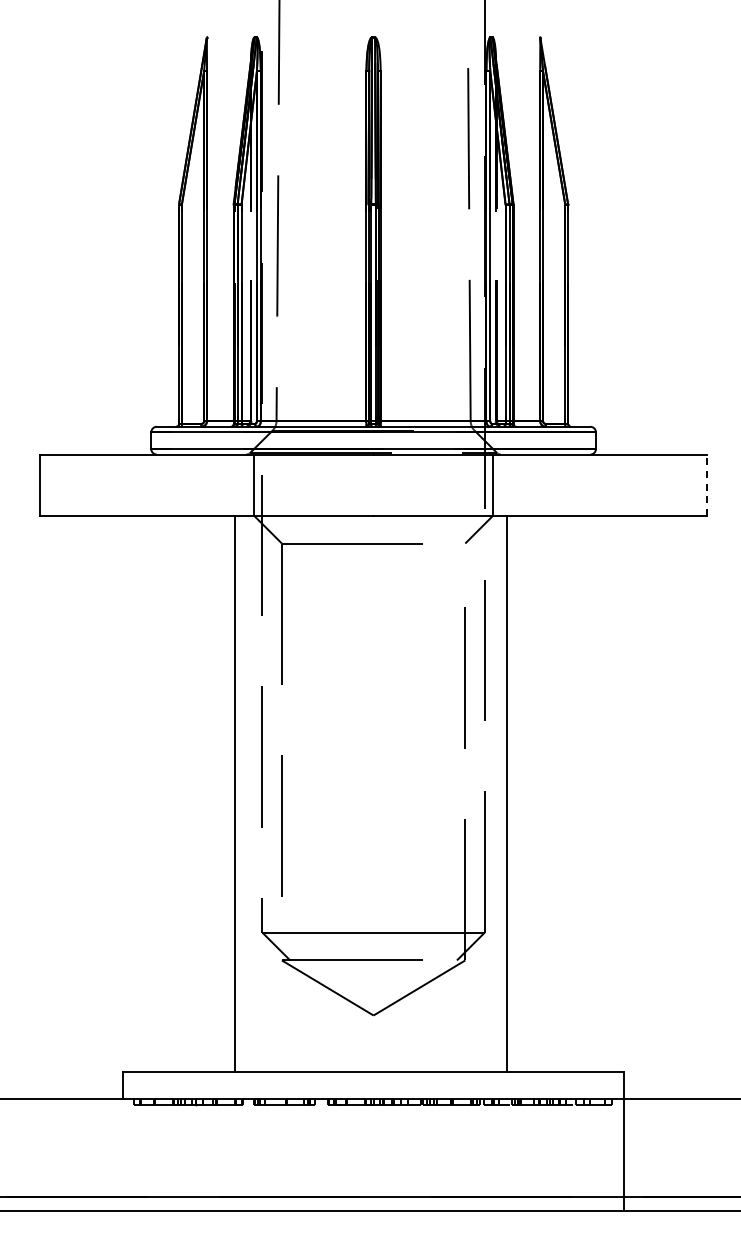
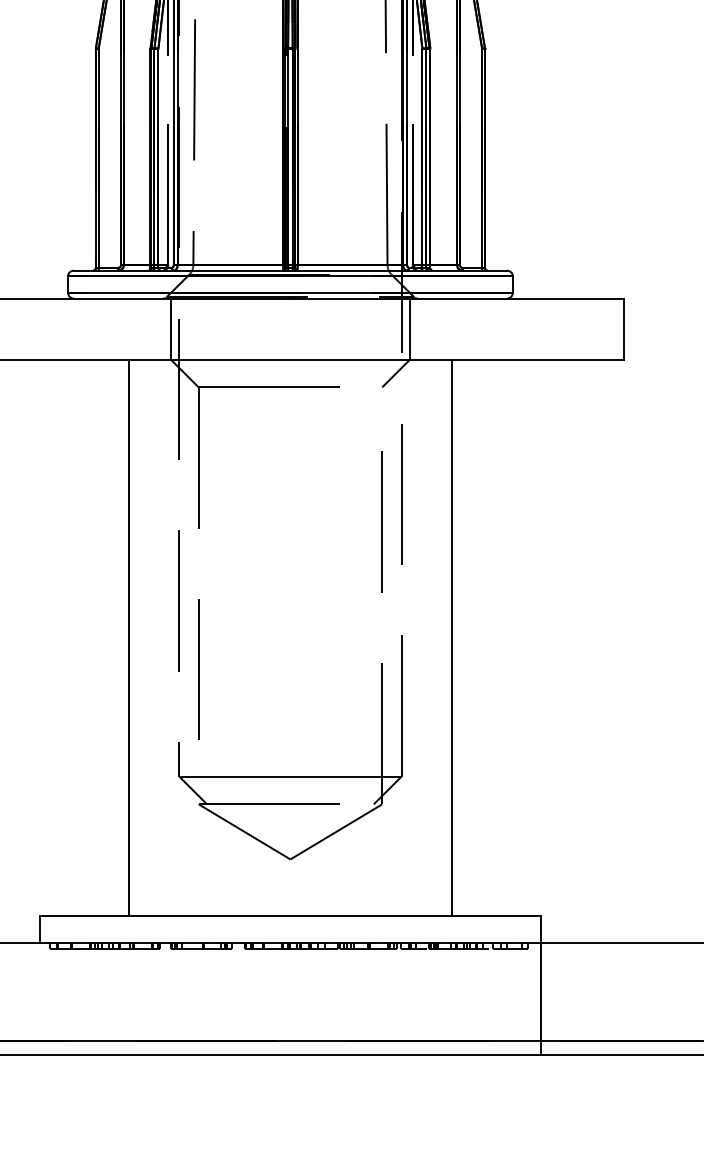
line: (707, 485) -> (624, 329), dashed -> solid
line: (235, 793) -> (129, 637), moved
line: (506, 793) -> (451, 637), moved

